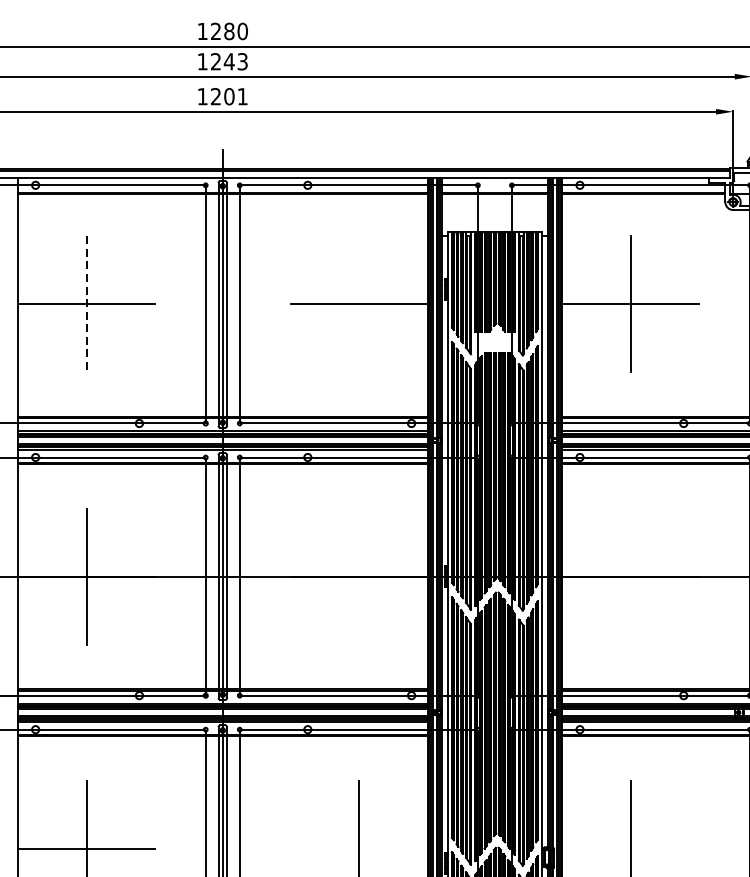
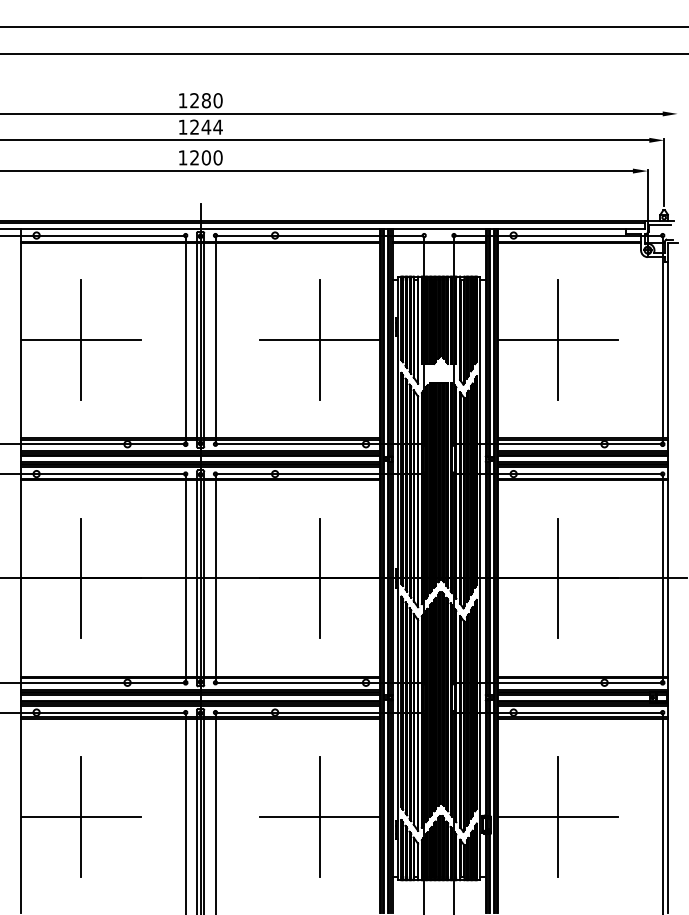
text: (242, 60) -> (217, 126), 1243 -> 1244
text: (242, 96) -> (217, 157), 1201 -> 1200
line: (86, 303) -> (81, 339), dashed -> solid
line: (358, 303) -> (319, 339), added
line: (358, 576) -> (319, 578), added
line: (631, 576) -> (558, 578), added
line: (358, 848) -> (319, 816), added
line: (630, 848) -> (557, 816), added

